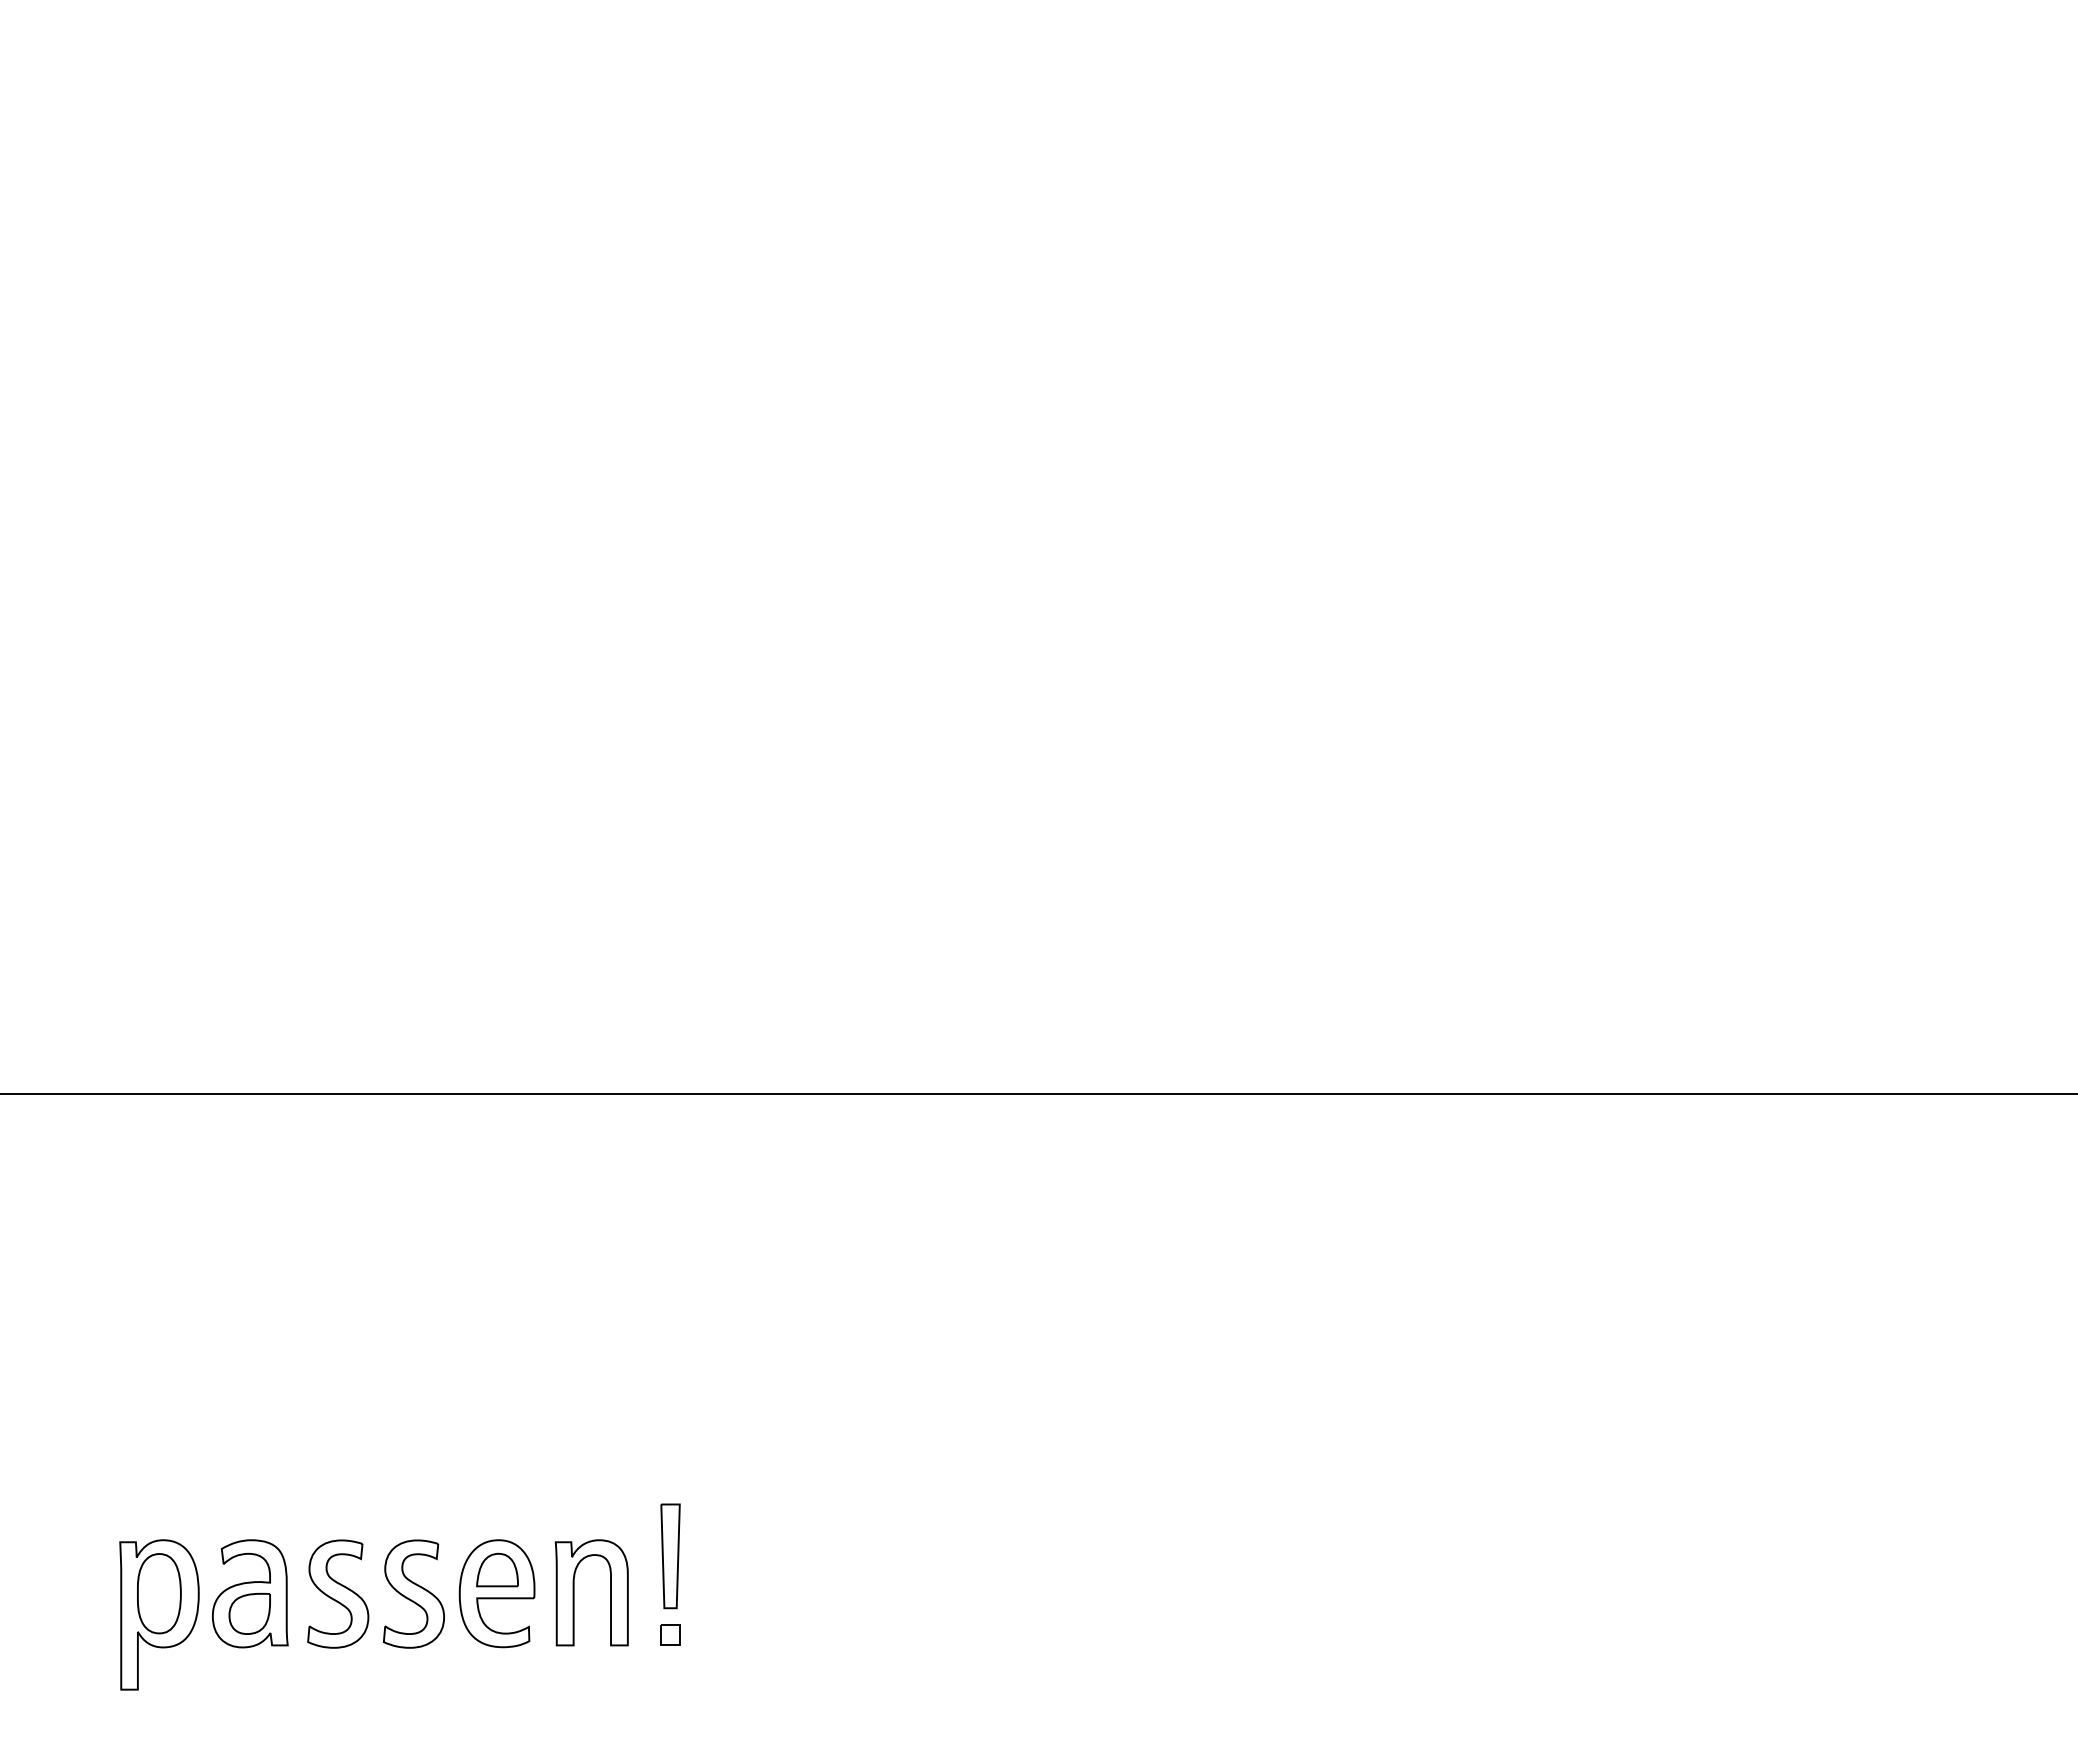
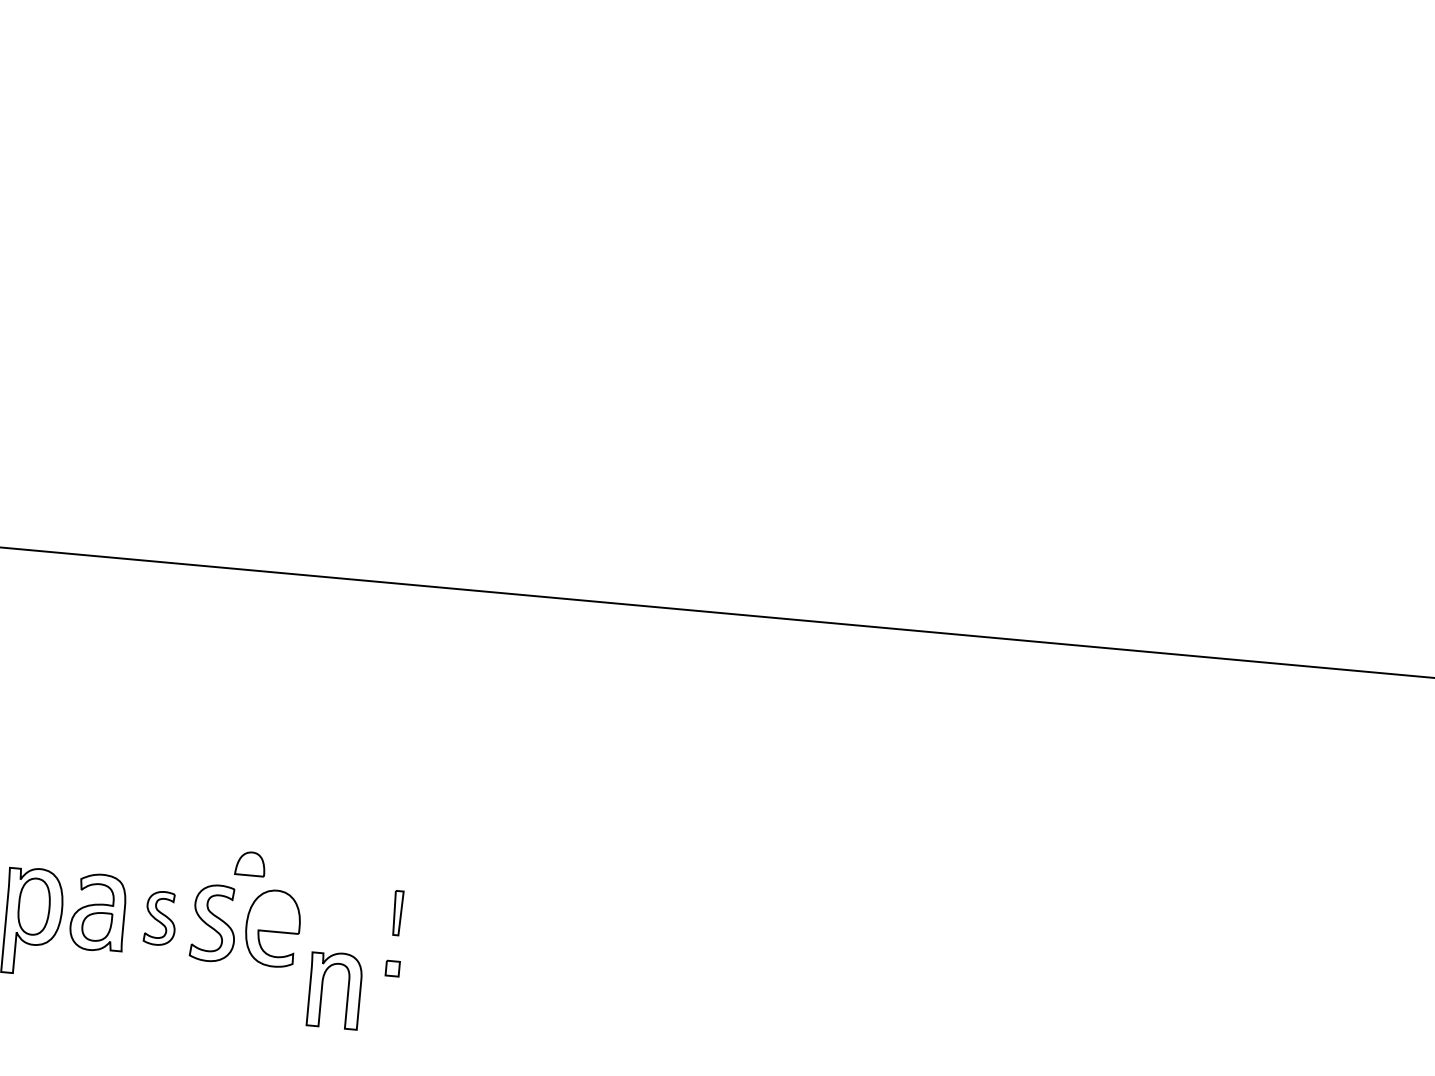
part: (670, 1556) -> (397, 913), size x0.6
part: (497, 1569) -> (250, 863), moved
part: (574, 1592) -> (322, 989), moved
part: (338, 1593) -> (160, 918), size x0.7

